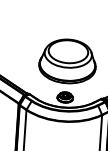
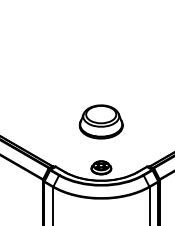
part: (67, 60) -> (100, 121), size x0.6

